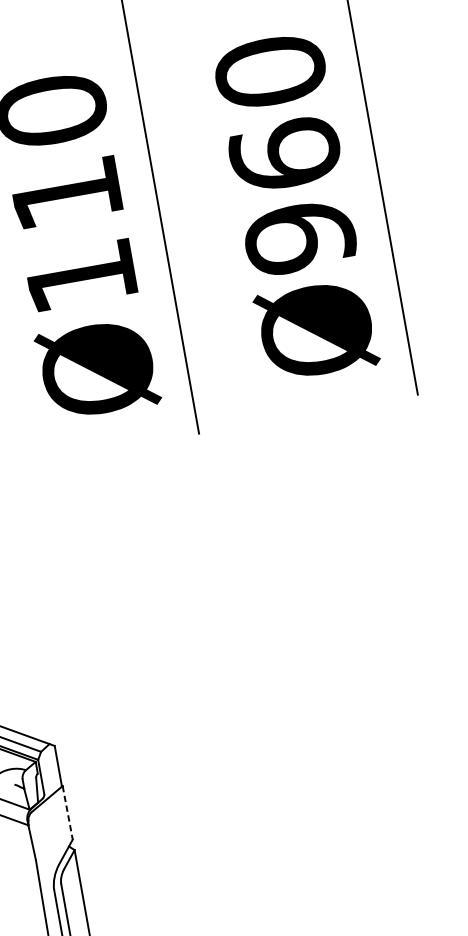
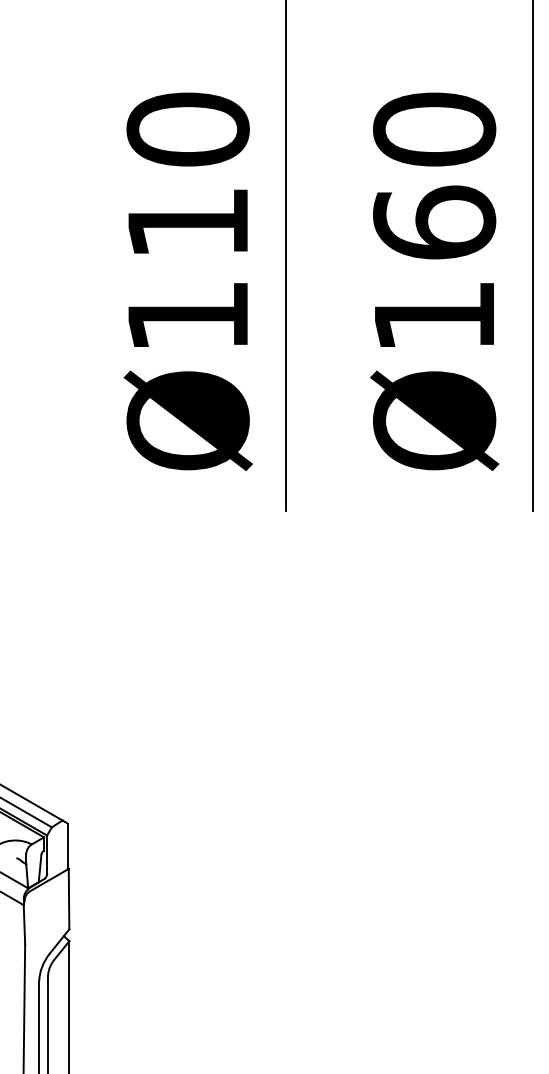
text: (300, 237) -> (434, 316), Ø960 -> Ø160
line: (68, 813) -> (69, 899), dashed -> solid

